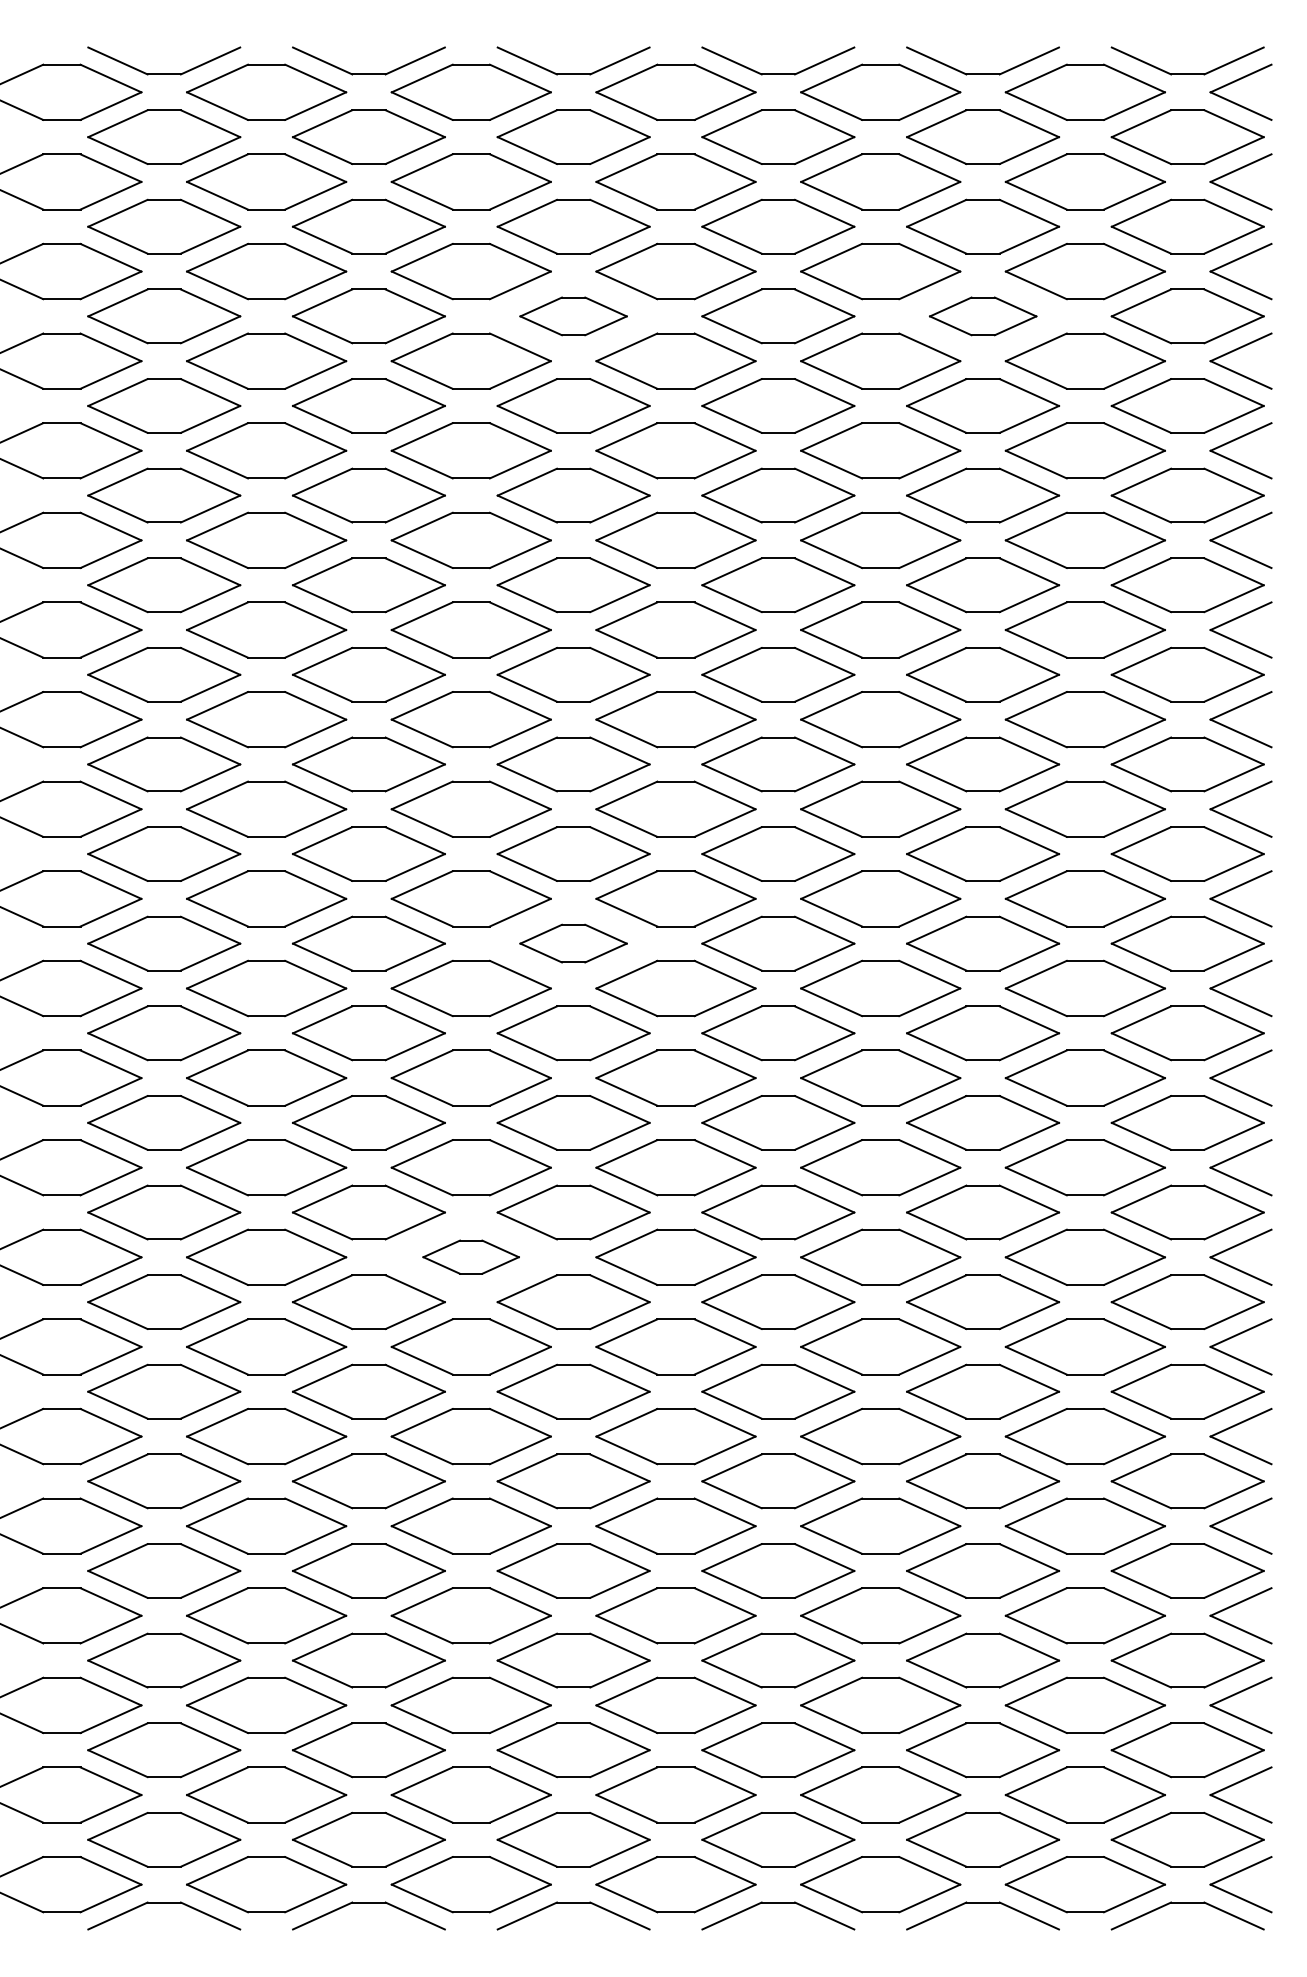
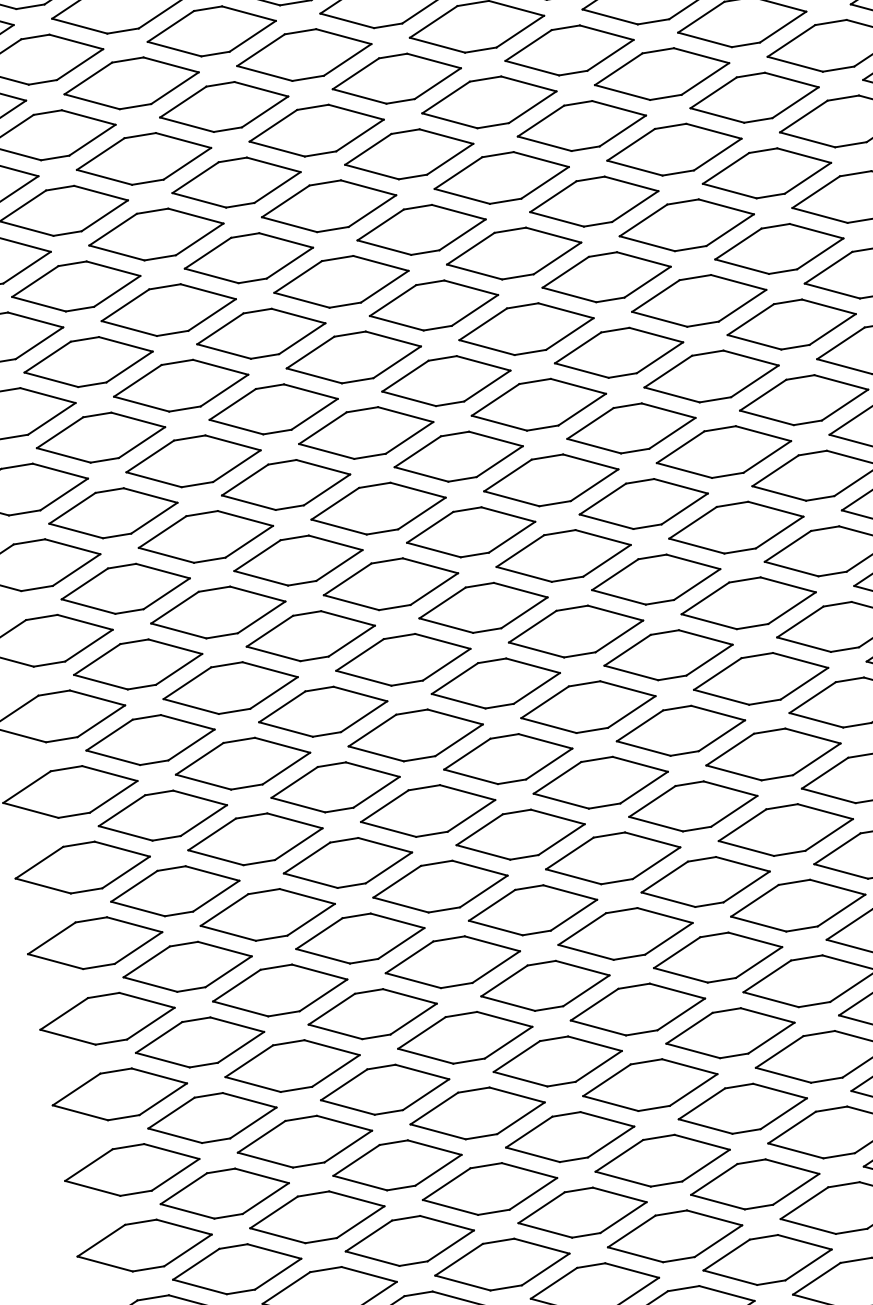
part: (573, 316) -> (409, 154), size x1.43
part: (983, 316) -> (754, 97), size x1.43
part: (573, 943) -> (495, 683), size x1.43
part: (470, 1256) -> (452, 961), size x1.67

